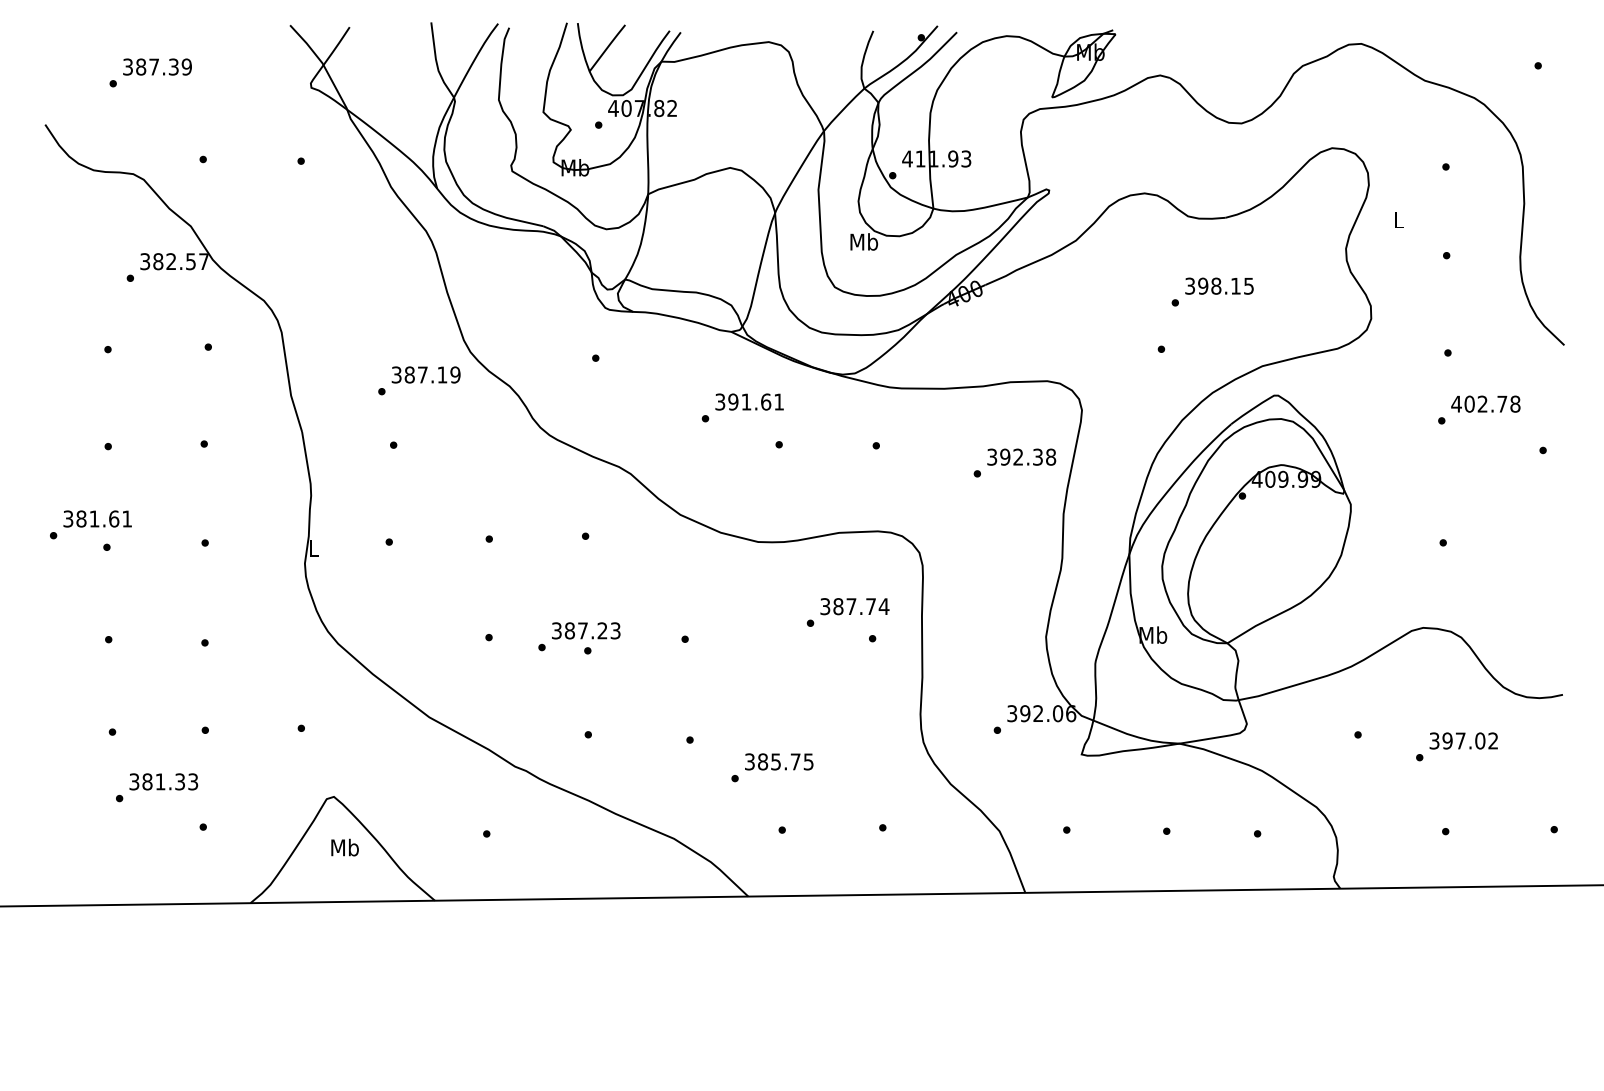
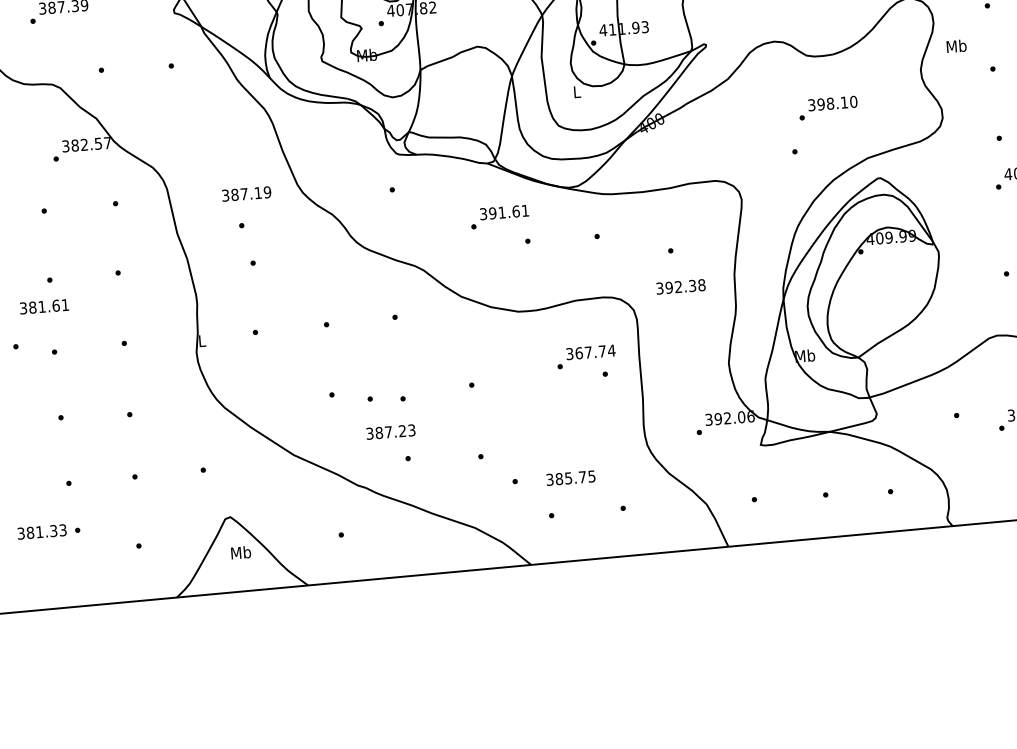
text: (1398, 219) -> (956, 45), L -> Mb
text: (864, 241) -> (577, 91), Mb -> L
text: (1248, 285) -> (853, 101), 398.15 -> 398.10
text: (425, 374) -> (246, 193), moved
text: (1021, 456) -> (680, 286), moved
text: (97, 518) -> (44, 306), moved
text: (838, 606) -> (579, 353), 387.74 -> 367.74
text: (586, 630) -> (391, 431), moved
text: (779, 761) -> (571, 477), moved
text: (163, 781) -> (41, 531), moved

